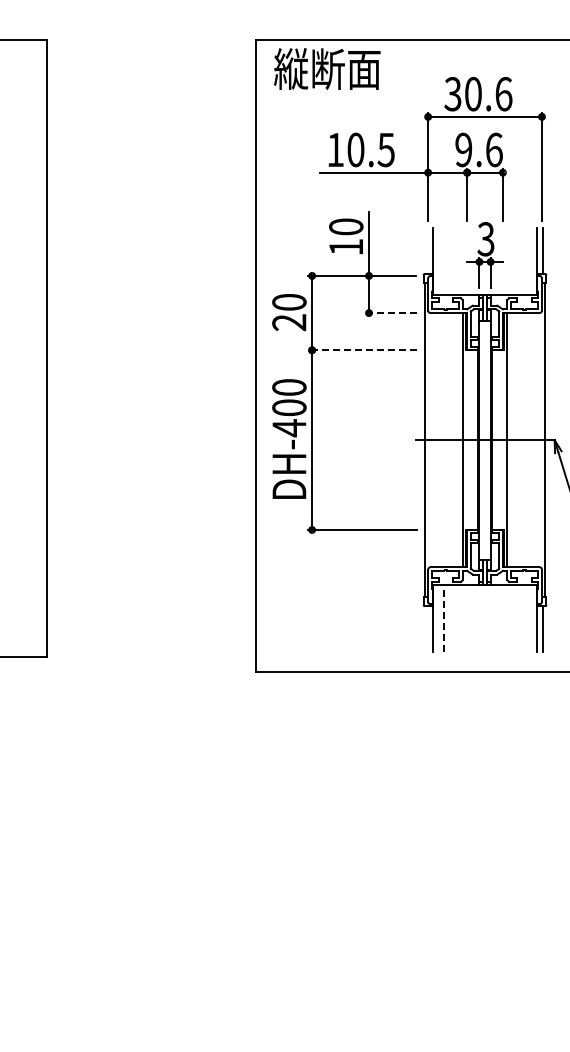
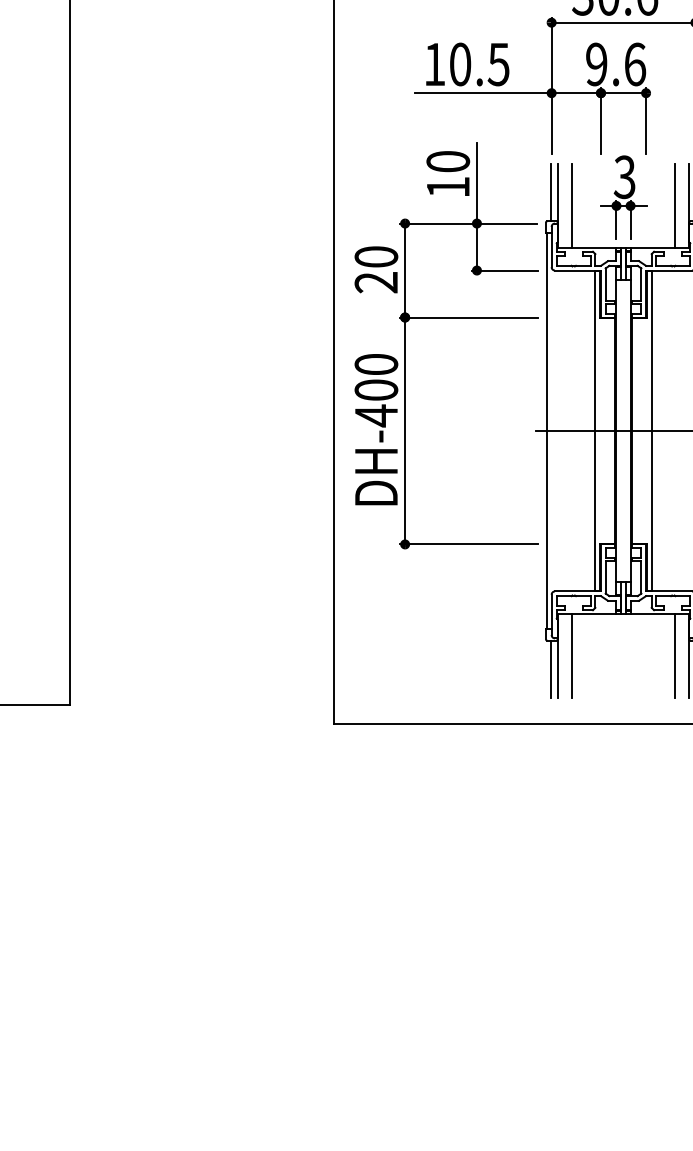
line: (427, 251) -> (550, 192), added
line: (444, 261) -> (572, 205), added
line: (525, 261) -> (674, 205), added
line: (390, 313) -> (504, 271), dashed -> solid
line: (362, 350) -> (468, 317), dashed -> solid
line: (444, 617) -> (572, 655), dashed -> solid
line: (525, 617) -> (674, 655), added
line: (427, 628) -> (550, 668), added

